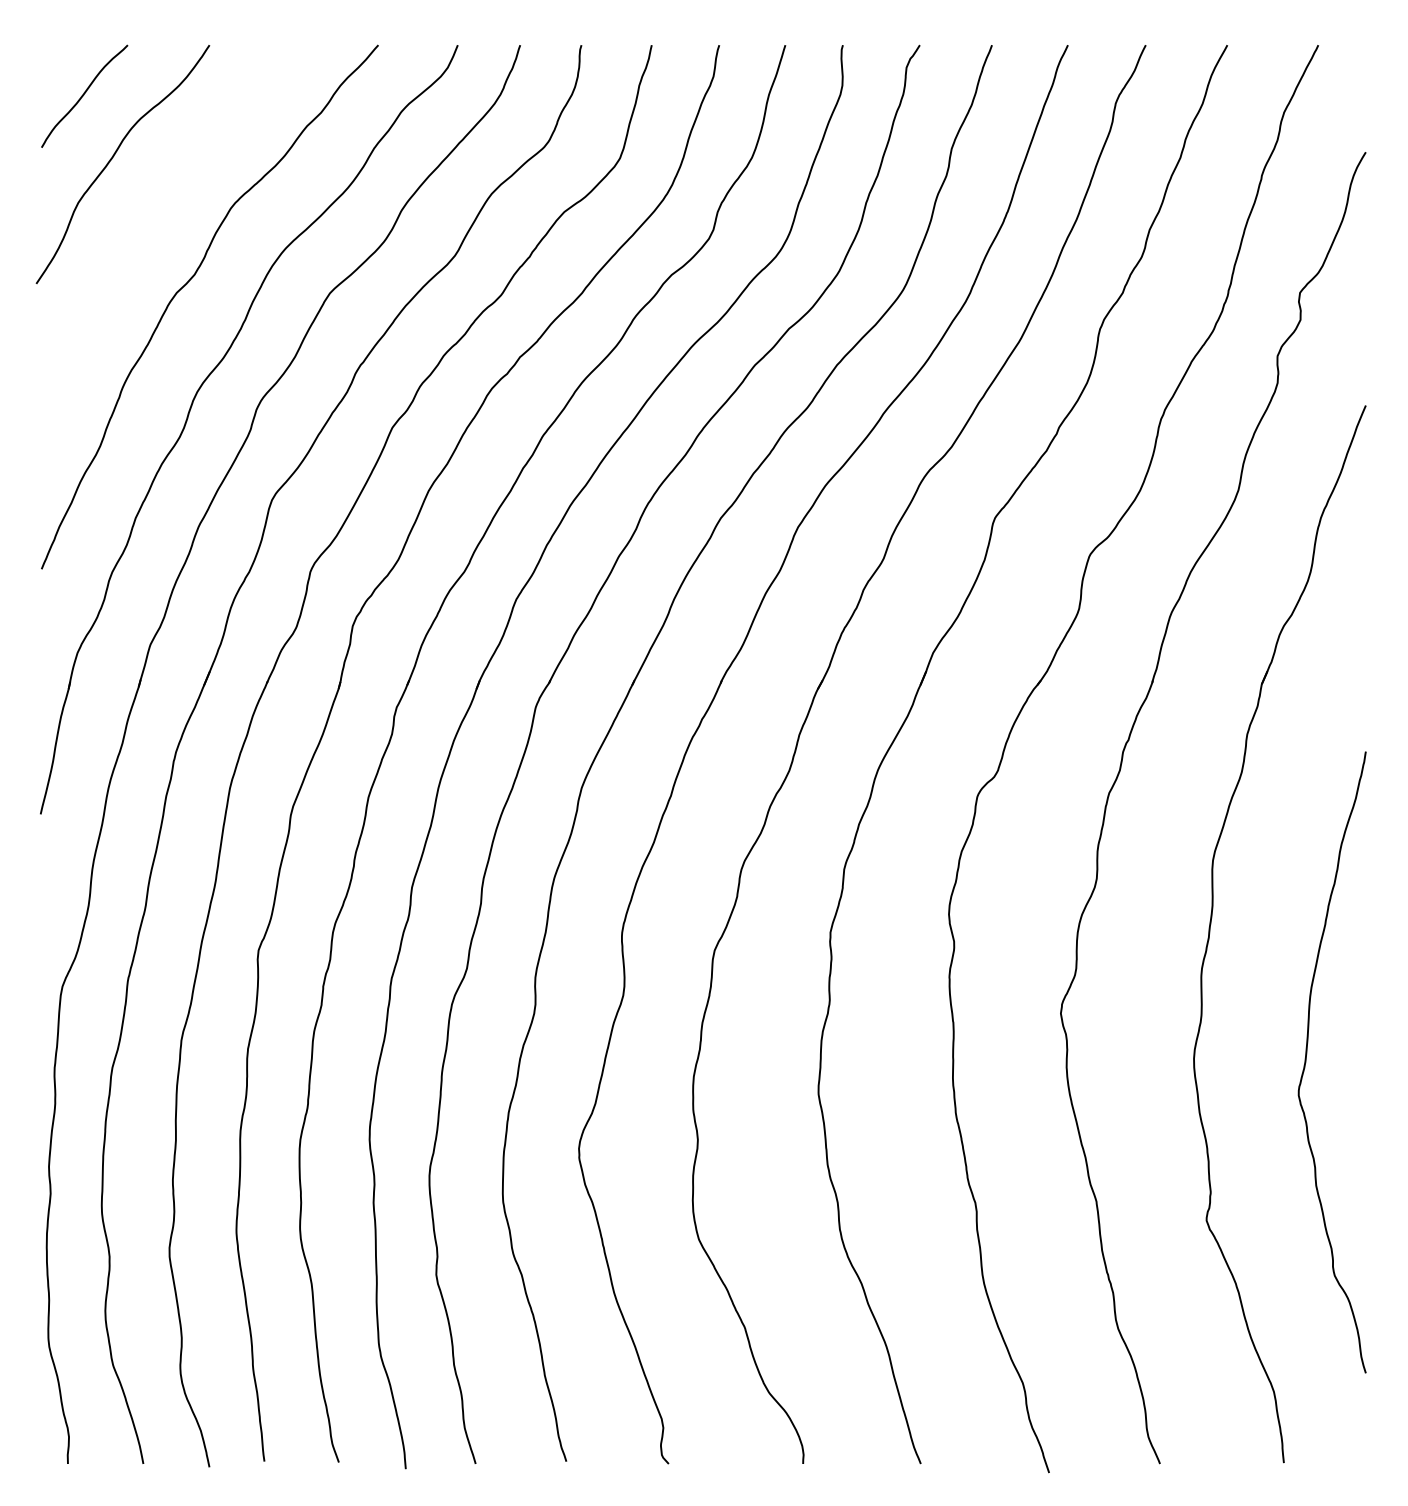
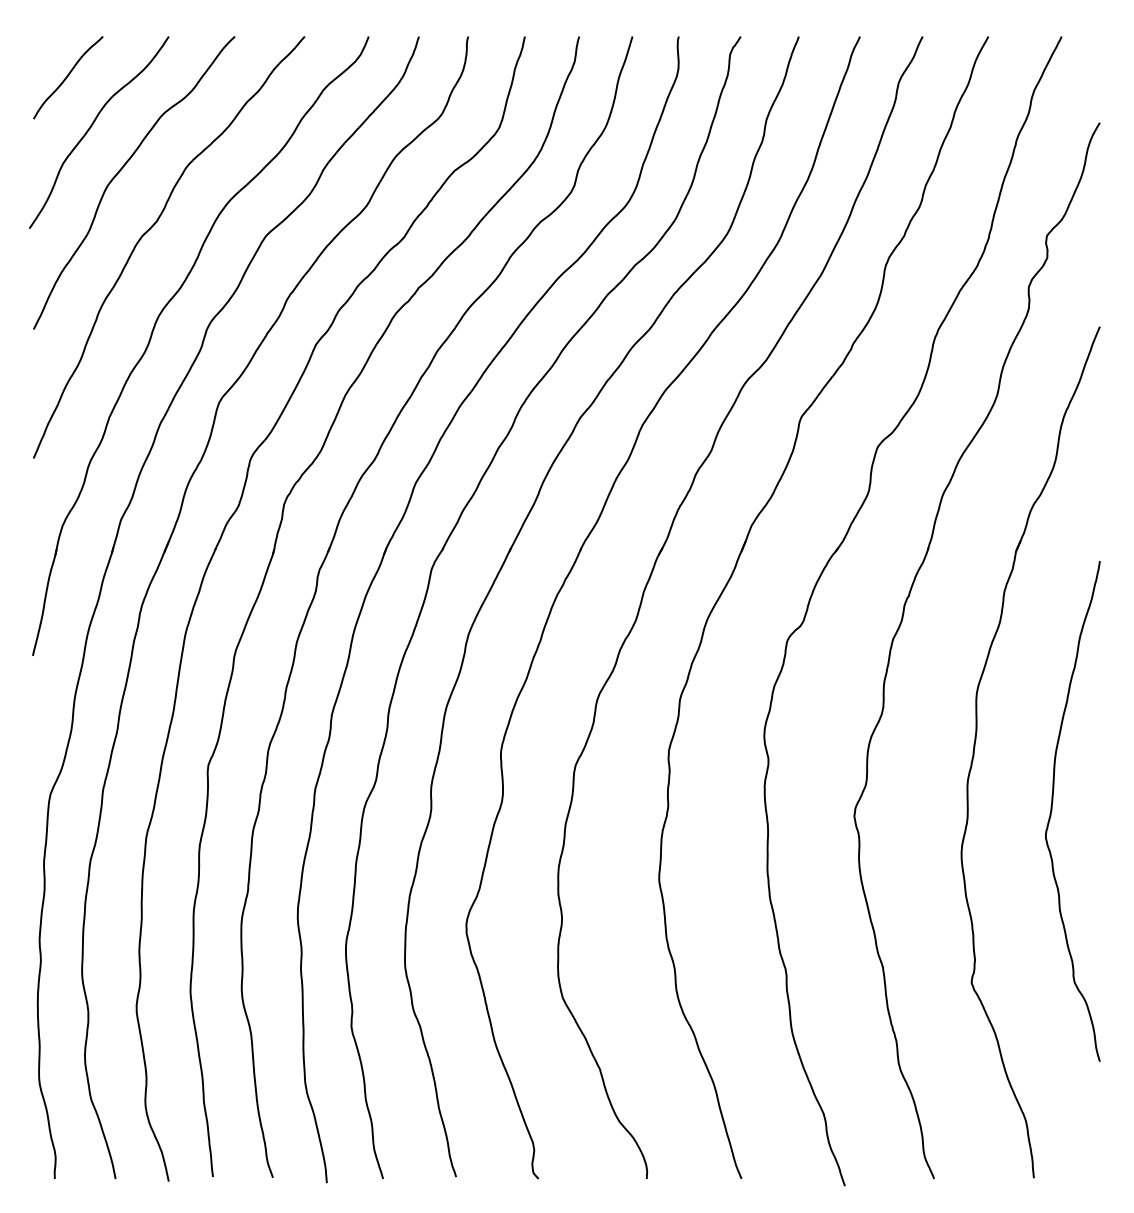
curve: (151, 210) -> (122, 169), added
curve: (1306, 1062) -> (1052, 811), moved

